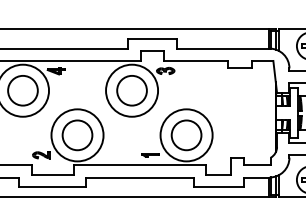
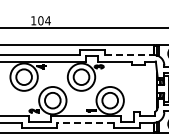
line: (223, 49) -> (129, 55), solid -> dashed
line: (139, 176) -> (85, 122), solid -> dashed

